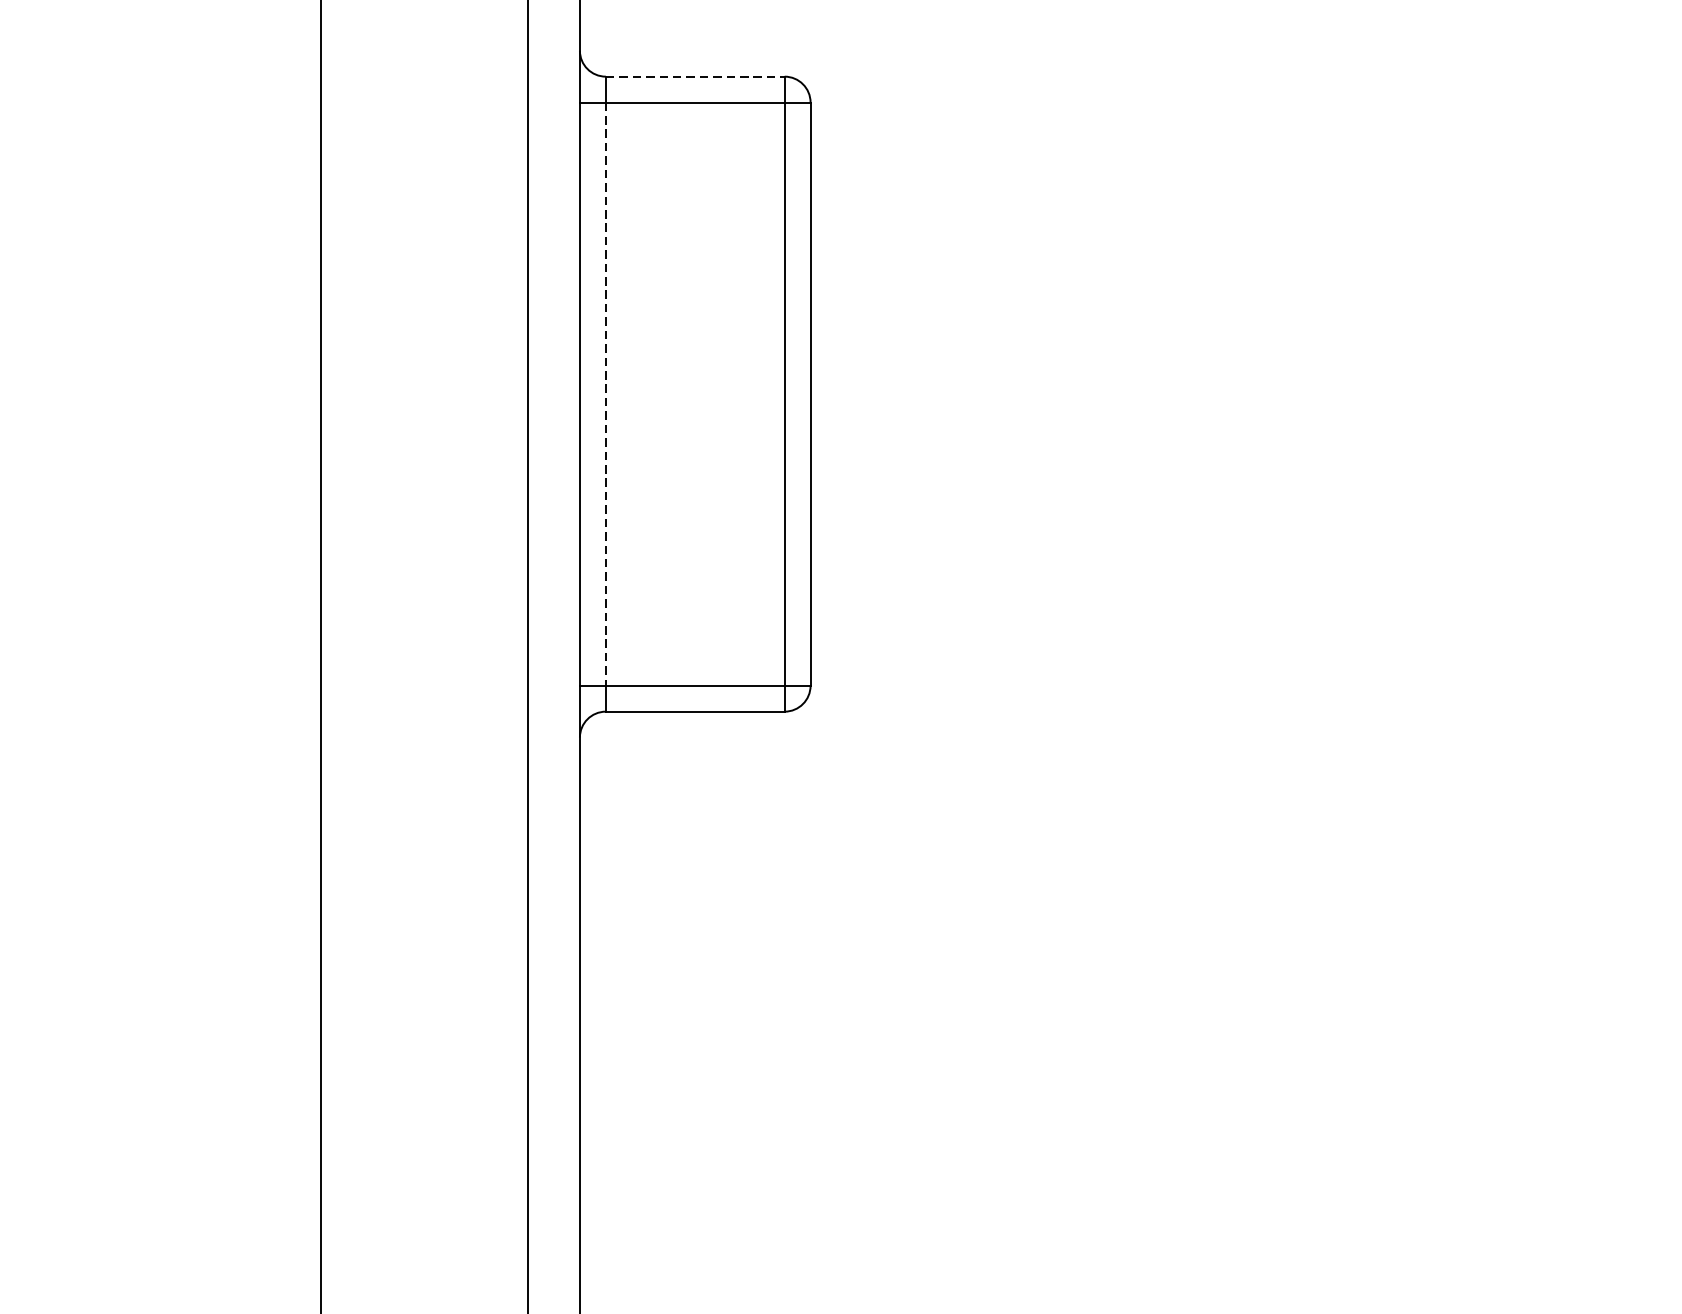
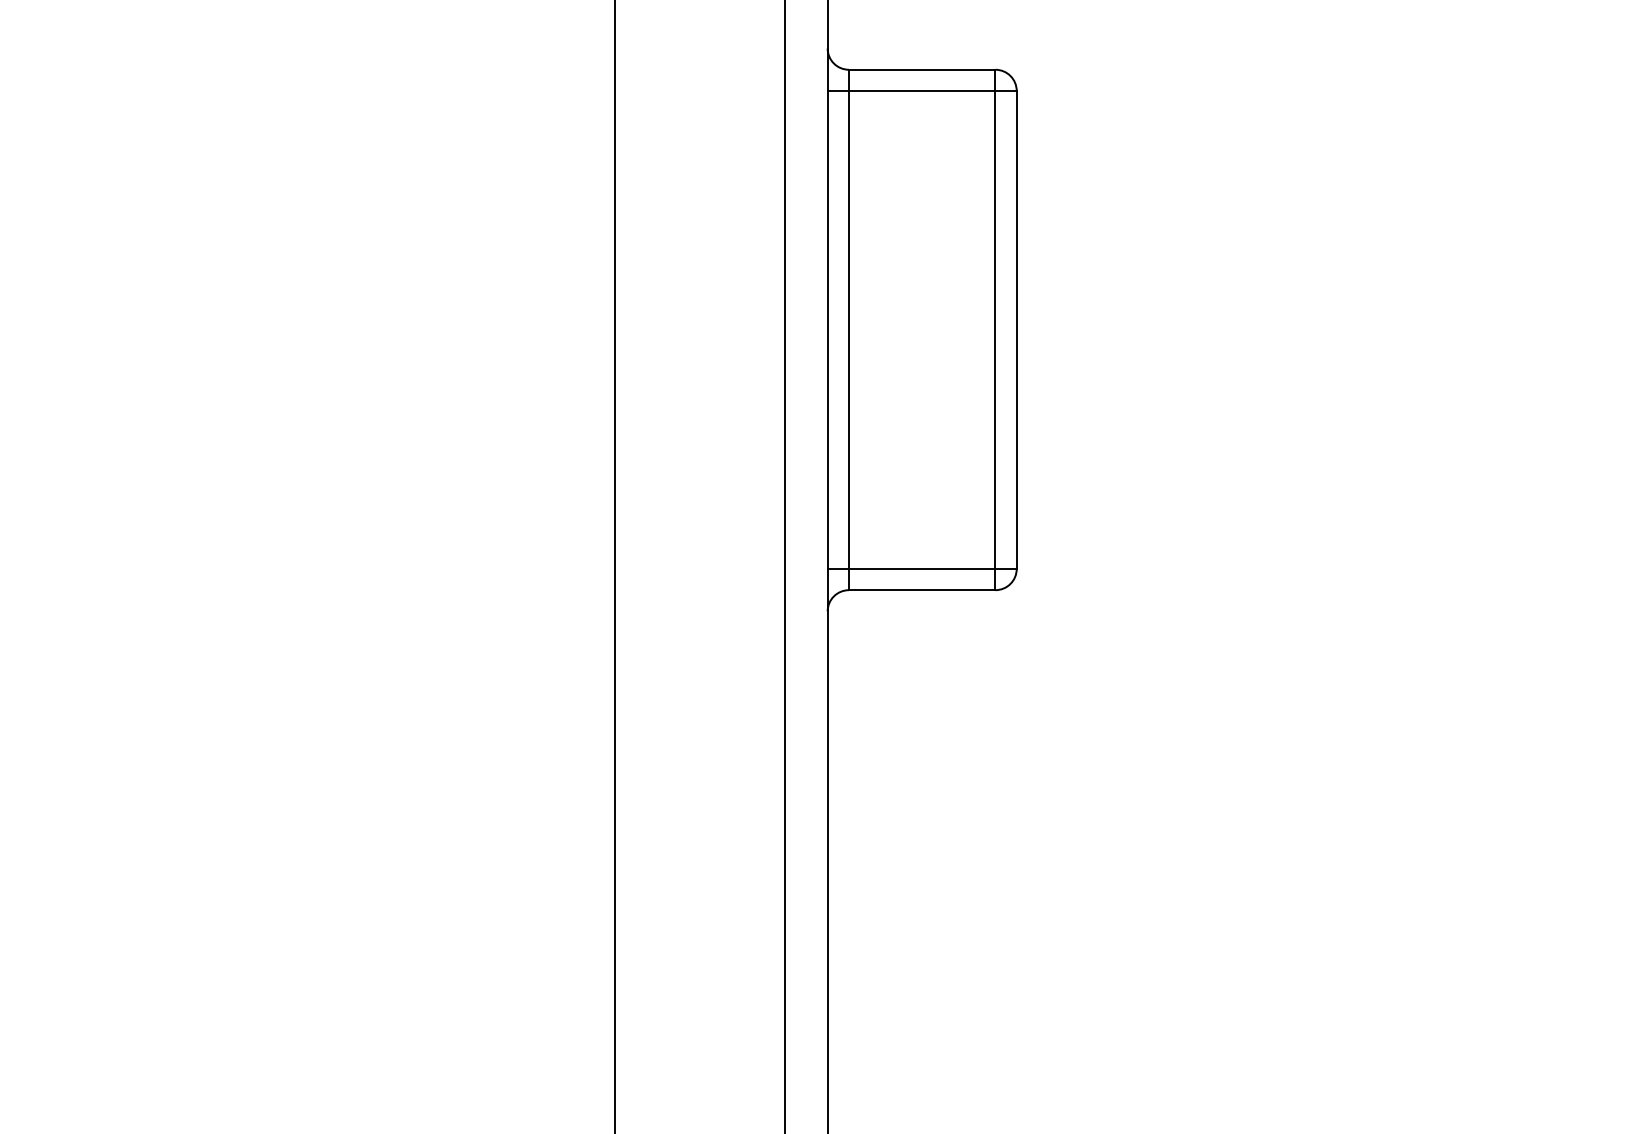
line: (695, 76) -> (922, 69), dashed -> solid
line: (605, 393) -> (848, 329), dashed -> solid

